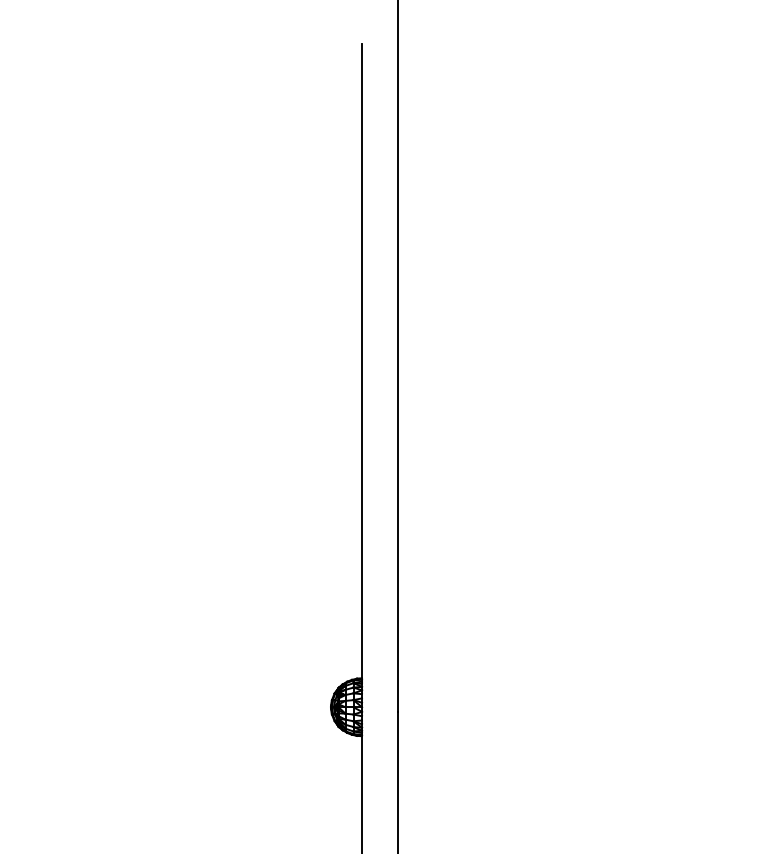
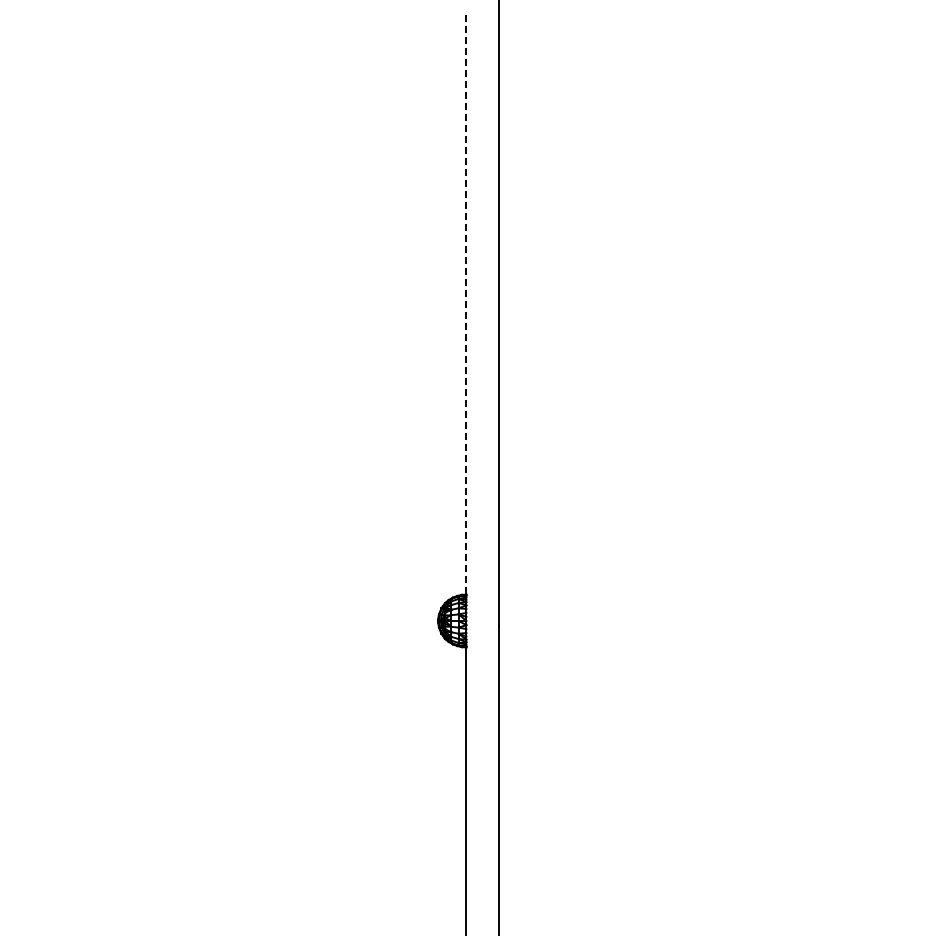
line: (362, 360) -> (466, 304), solid -> dashed

